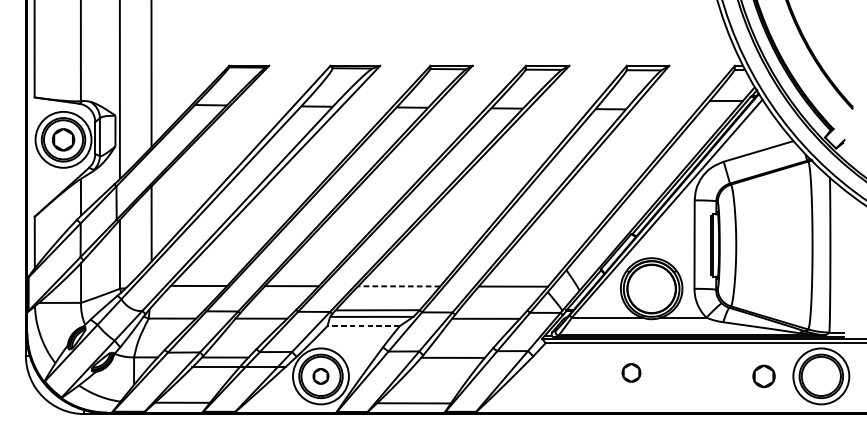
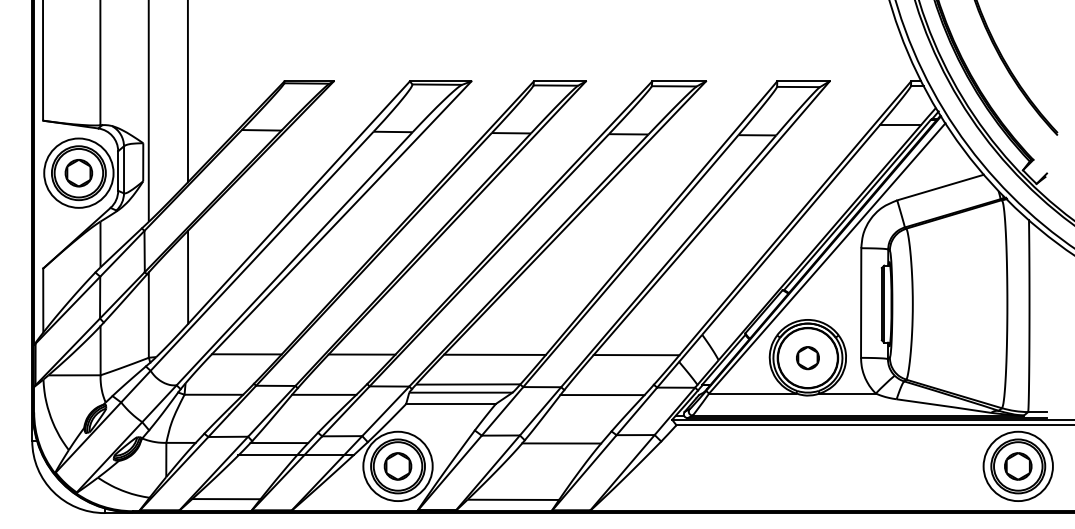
line: (398, 286) -> (494, 354), dashed -> solid
line: (363, 326) -> (450, 404), dashed -> solid
part: (631, 373) -> (807, 358), moved
part: (320, 376) -> (397, 466), size x1.43
part: (764, 376) -> (1018, 466), moved

